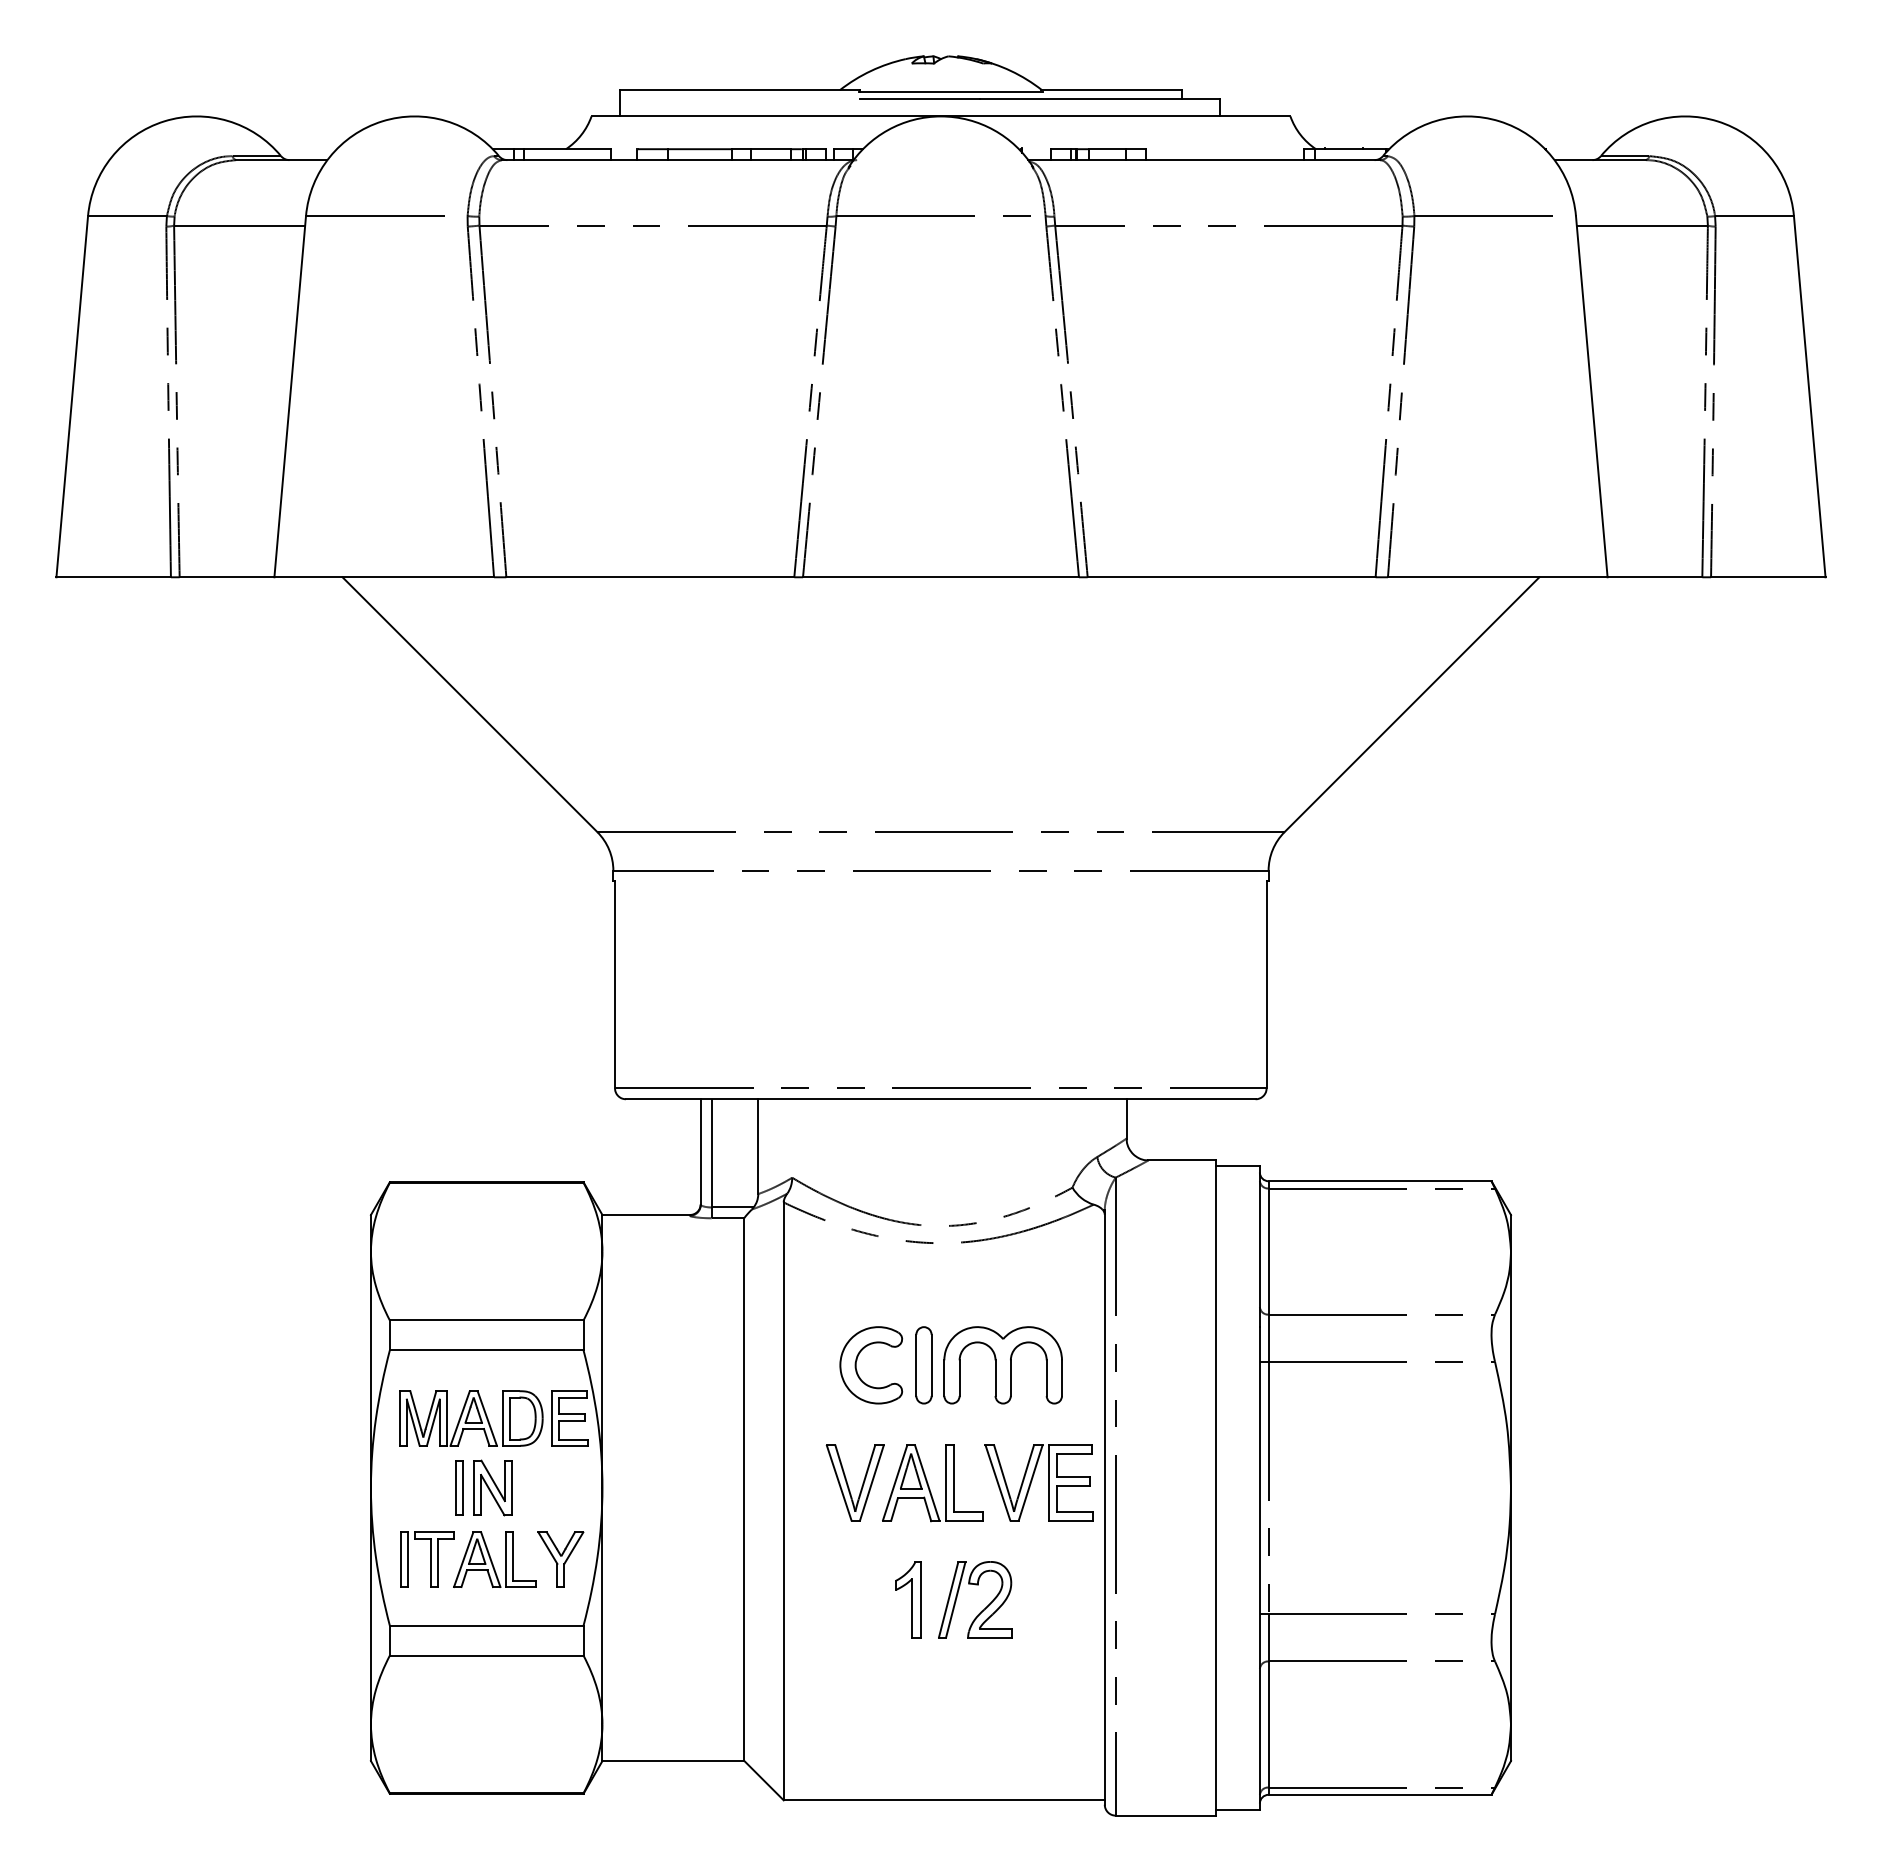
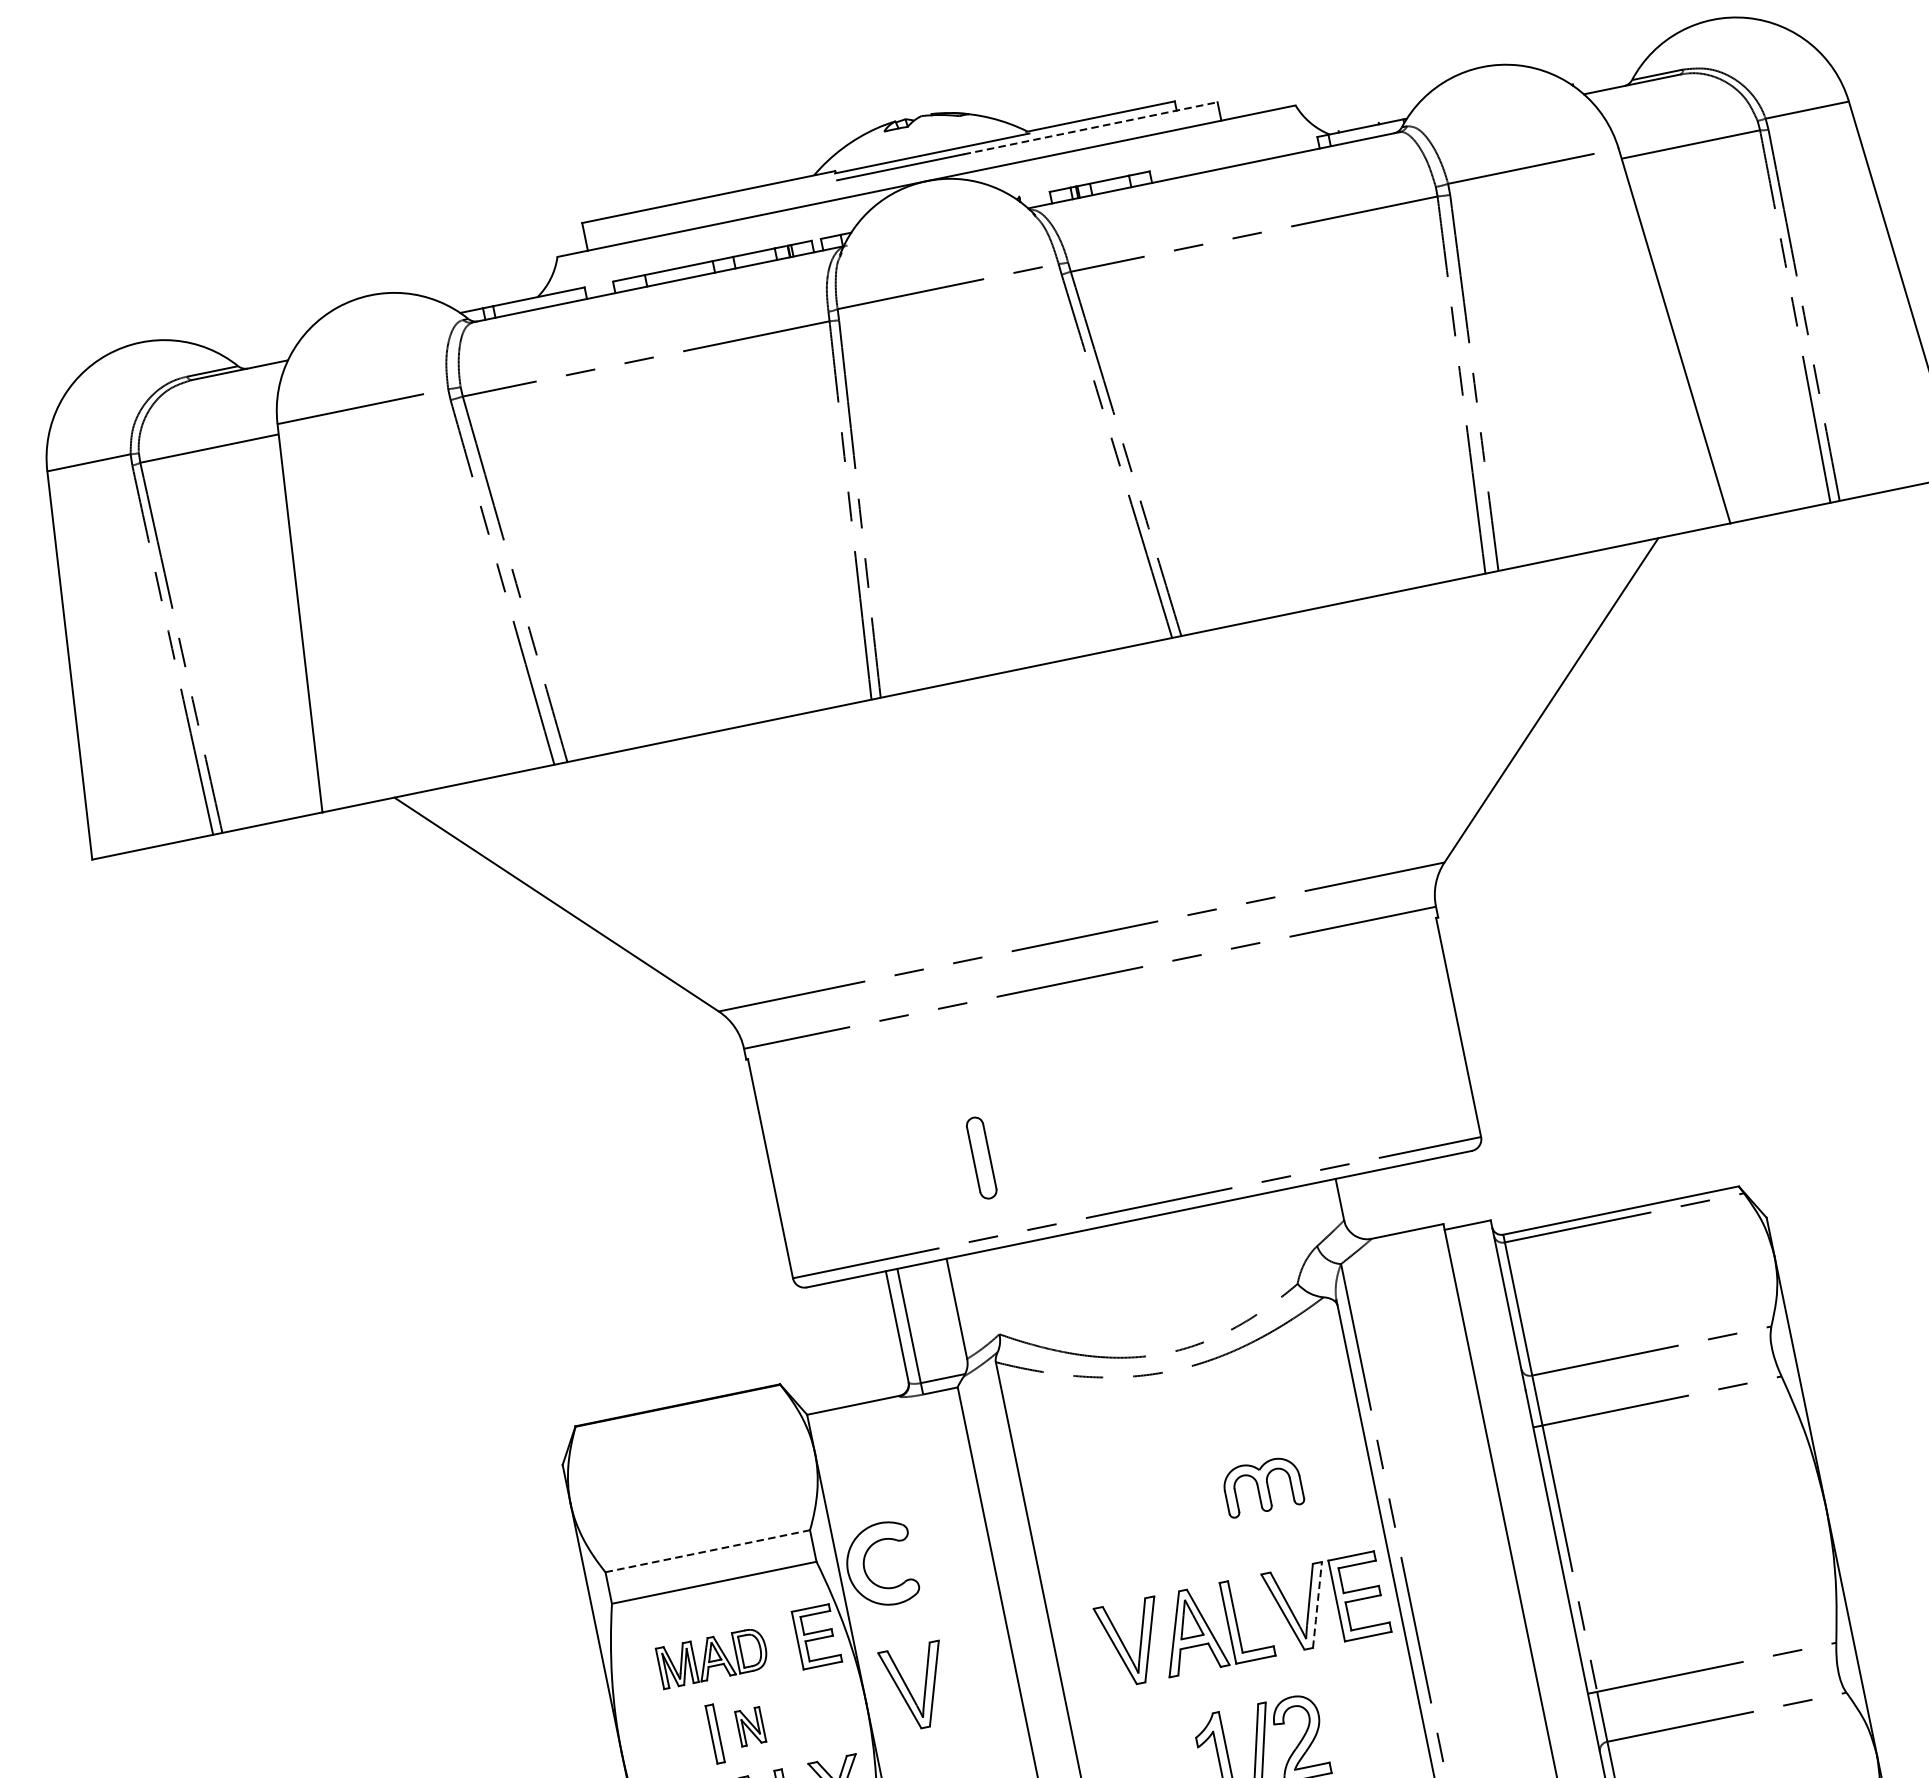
line: (1100, 98) -> (1091, 127), solid -> dashed
line: (486, 1320) -> (707, 1551), solid -> dashed
part: (857, 1360) -> (865, 1562), moved
part: (923, 1365) -> (981, 1158), moved
part: (1002, 1365) -> (1262, 1486), size x0.6
part: (471, 1418) -> (712, 1658), size x0.7
line: (1030, 1482) -> (1317, 1604), solid -> dashed
part: (644, 1484) -> (909, 1690), added
part: (492, 1487) -> (750, 1726), size x0.6

